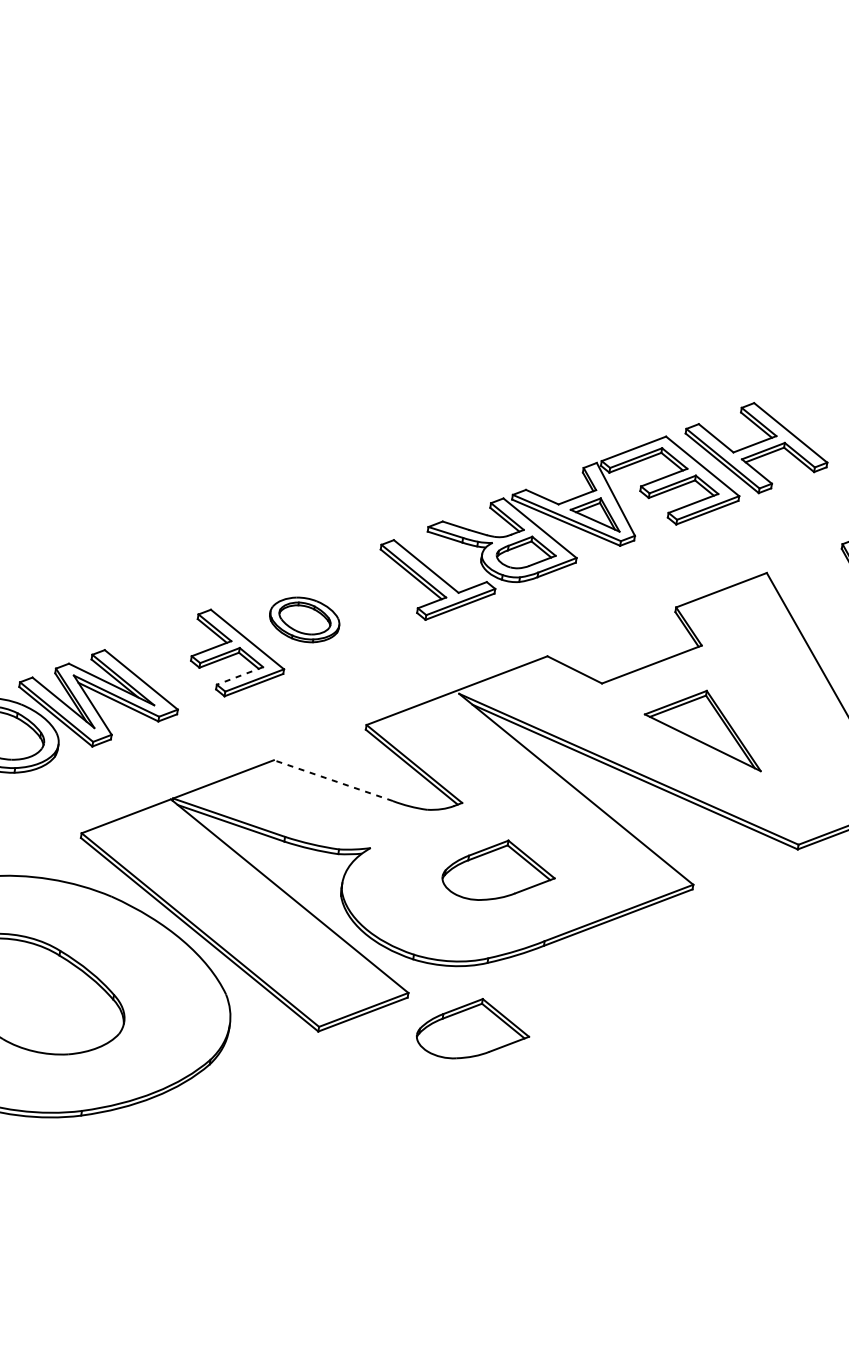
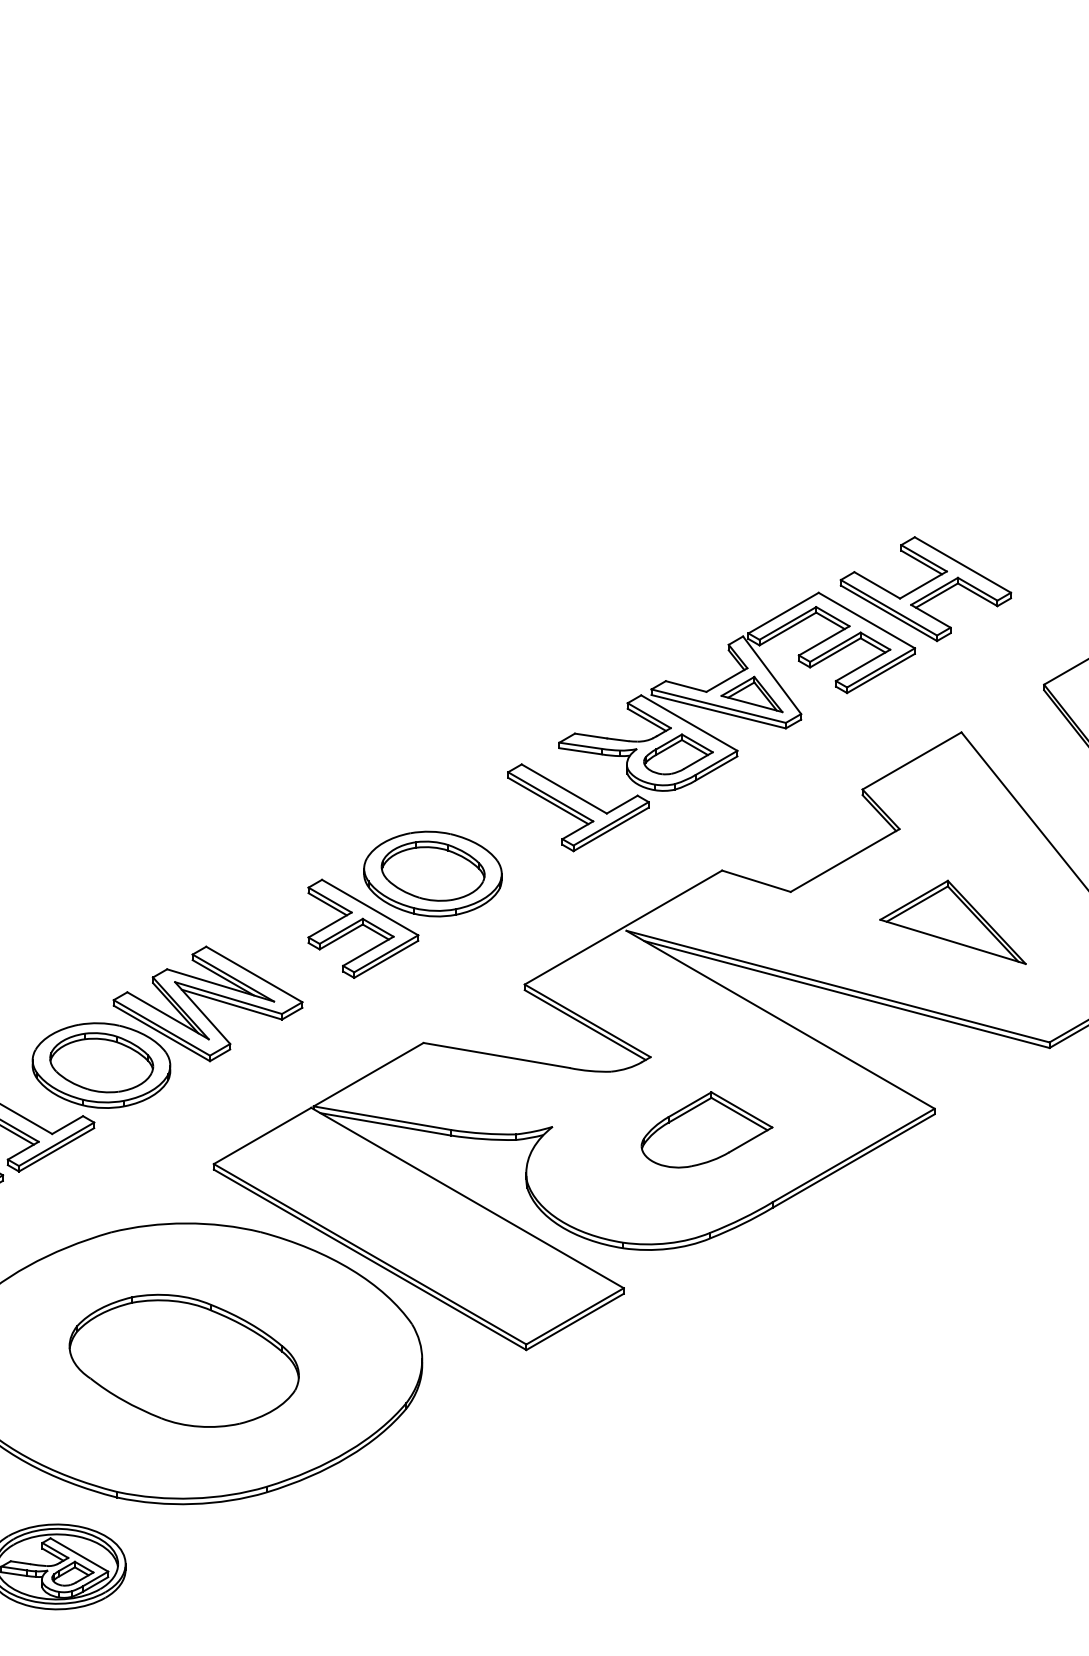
part: (304, 619) -> (432, 873), size x1.67
line: (239, 675) -> (367, 951), dashed -> solid
part: (705, 725) -> (952, 921), moved
line: (333, 780) -> (496, 1055), dashed -> solid
part: (473, 1029) -> (706, 1318), removed

